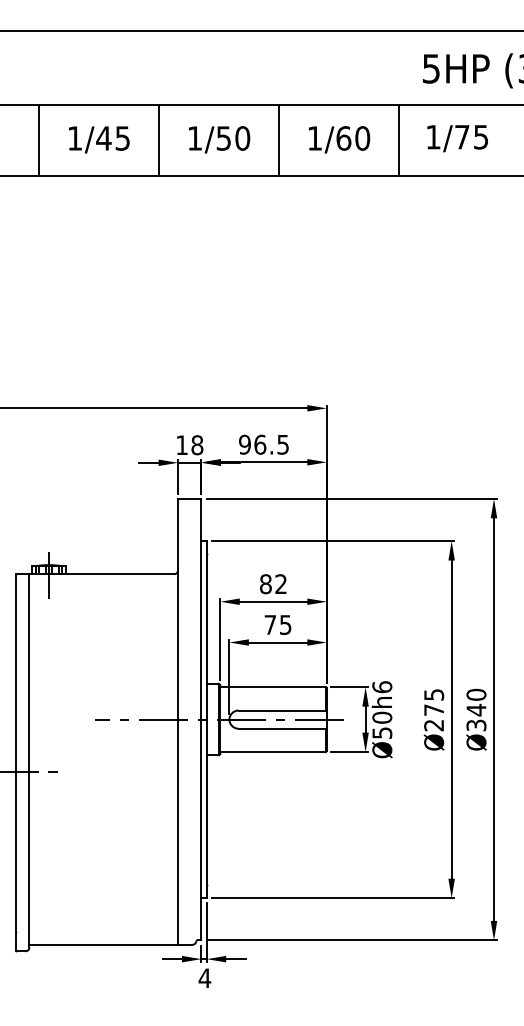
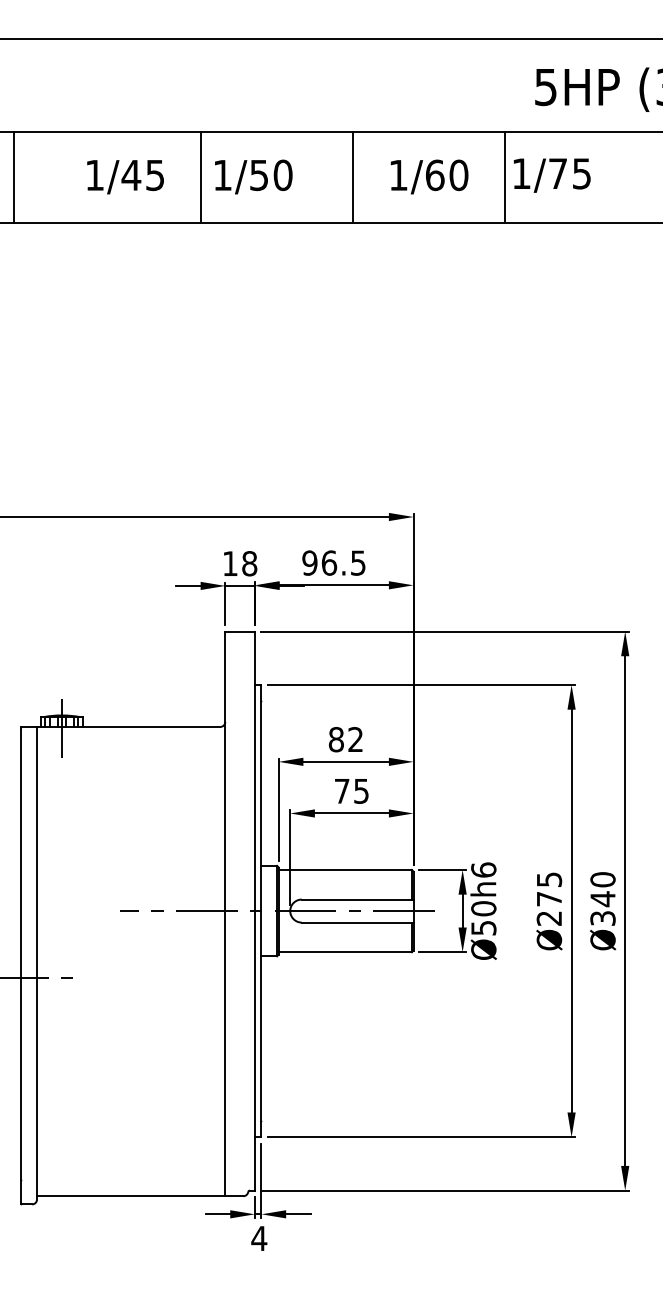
text: (457, 138) -> (552, 175), moved
text: (219, 139) -> (253, 176), moved
line: (39, 140) -> (14, 177), moved

